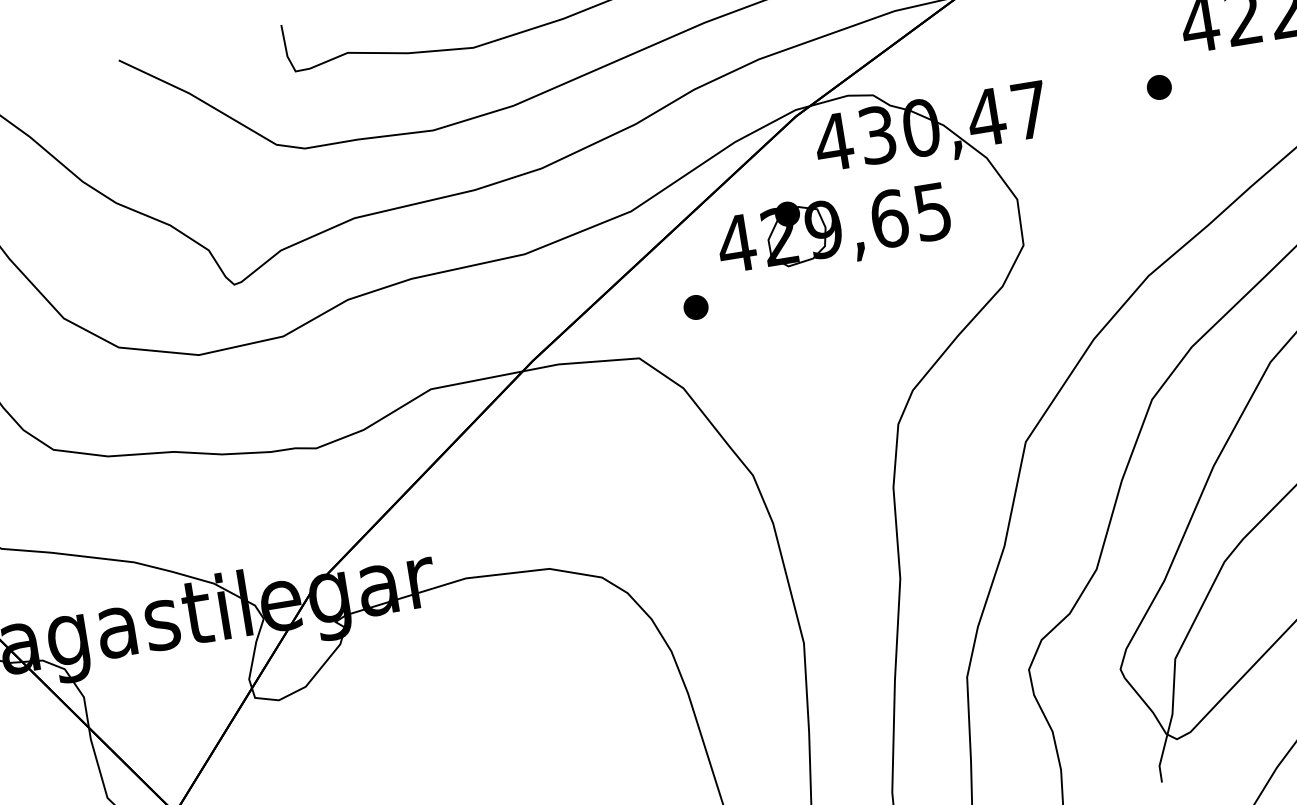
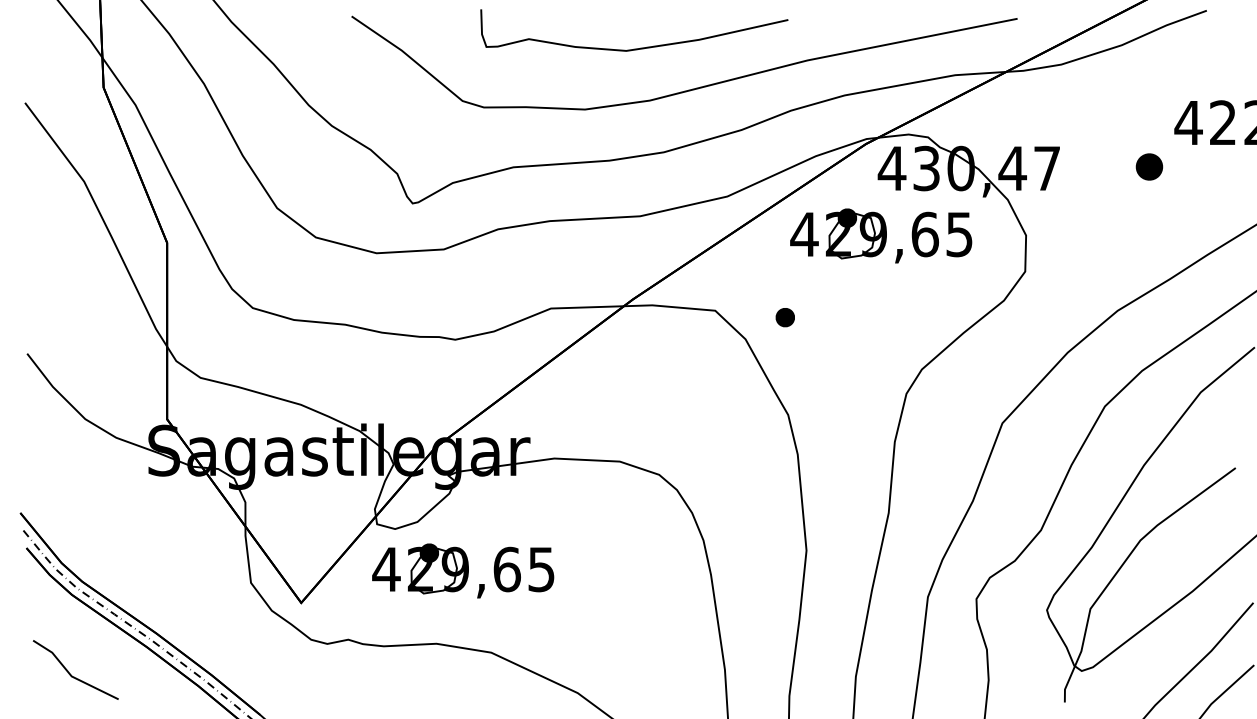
part: (1159, 86) -> (1149, 166), size x1.4
part: (695, 307) -> (784, 317), moved
part: (373, 738) -> (463, 570), added

